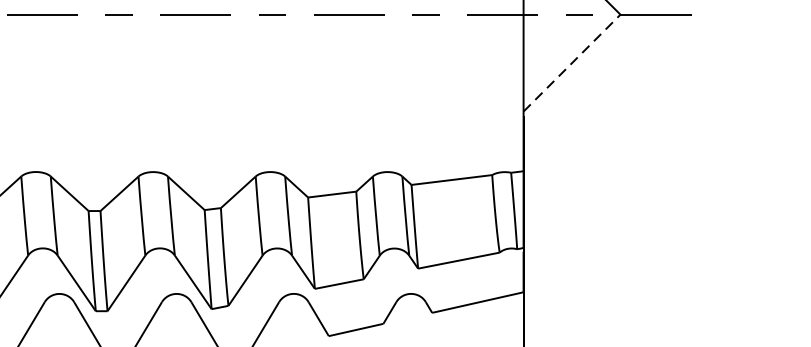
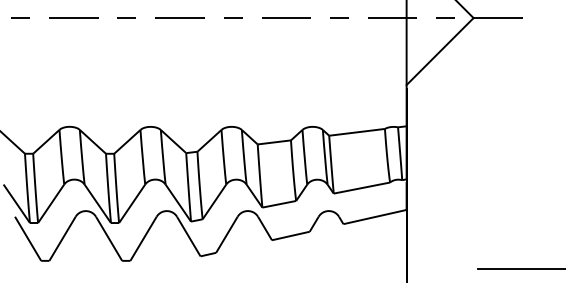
line: (572, 63) -> (440, 51), dashed -> solid

